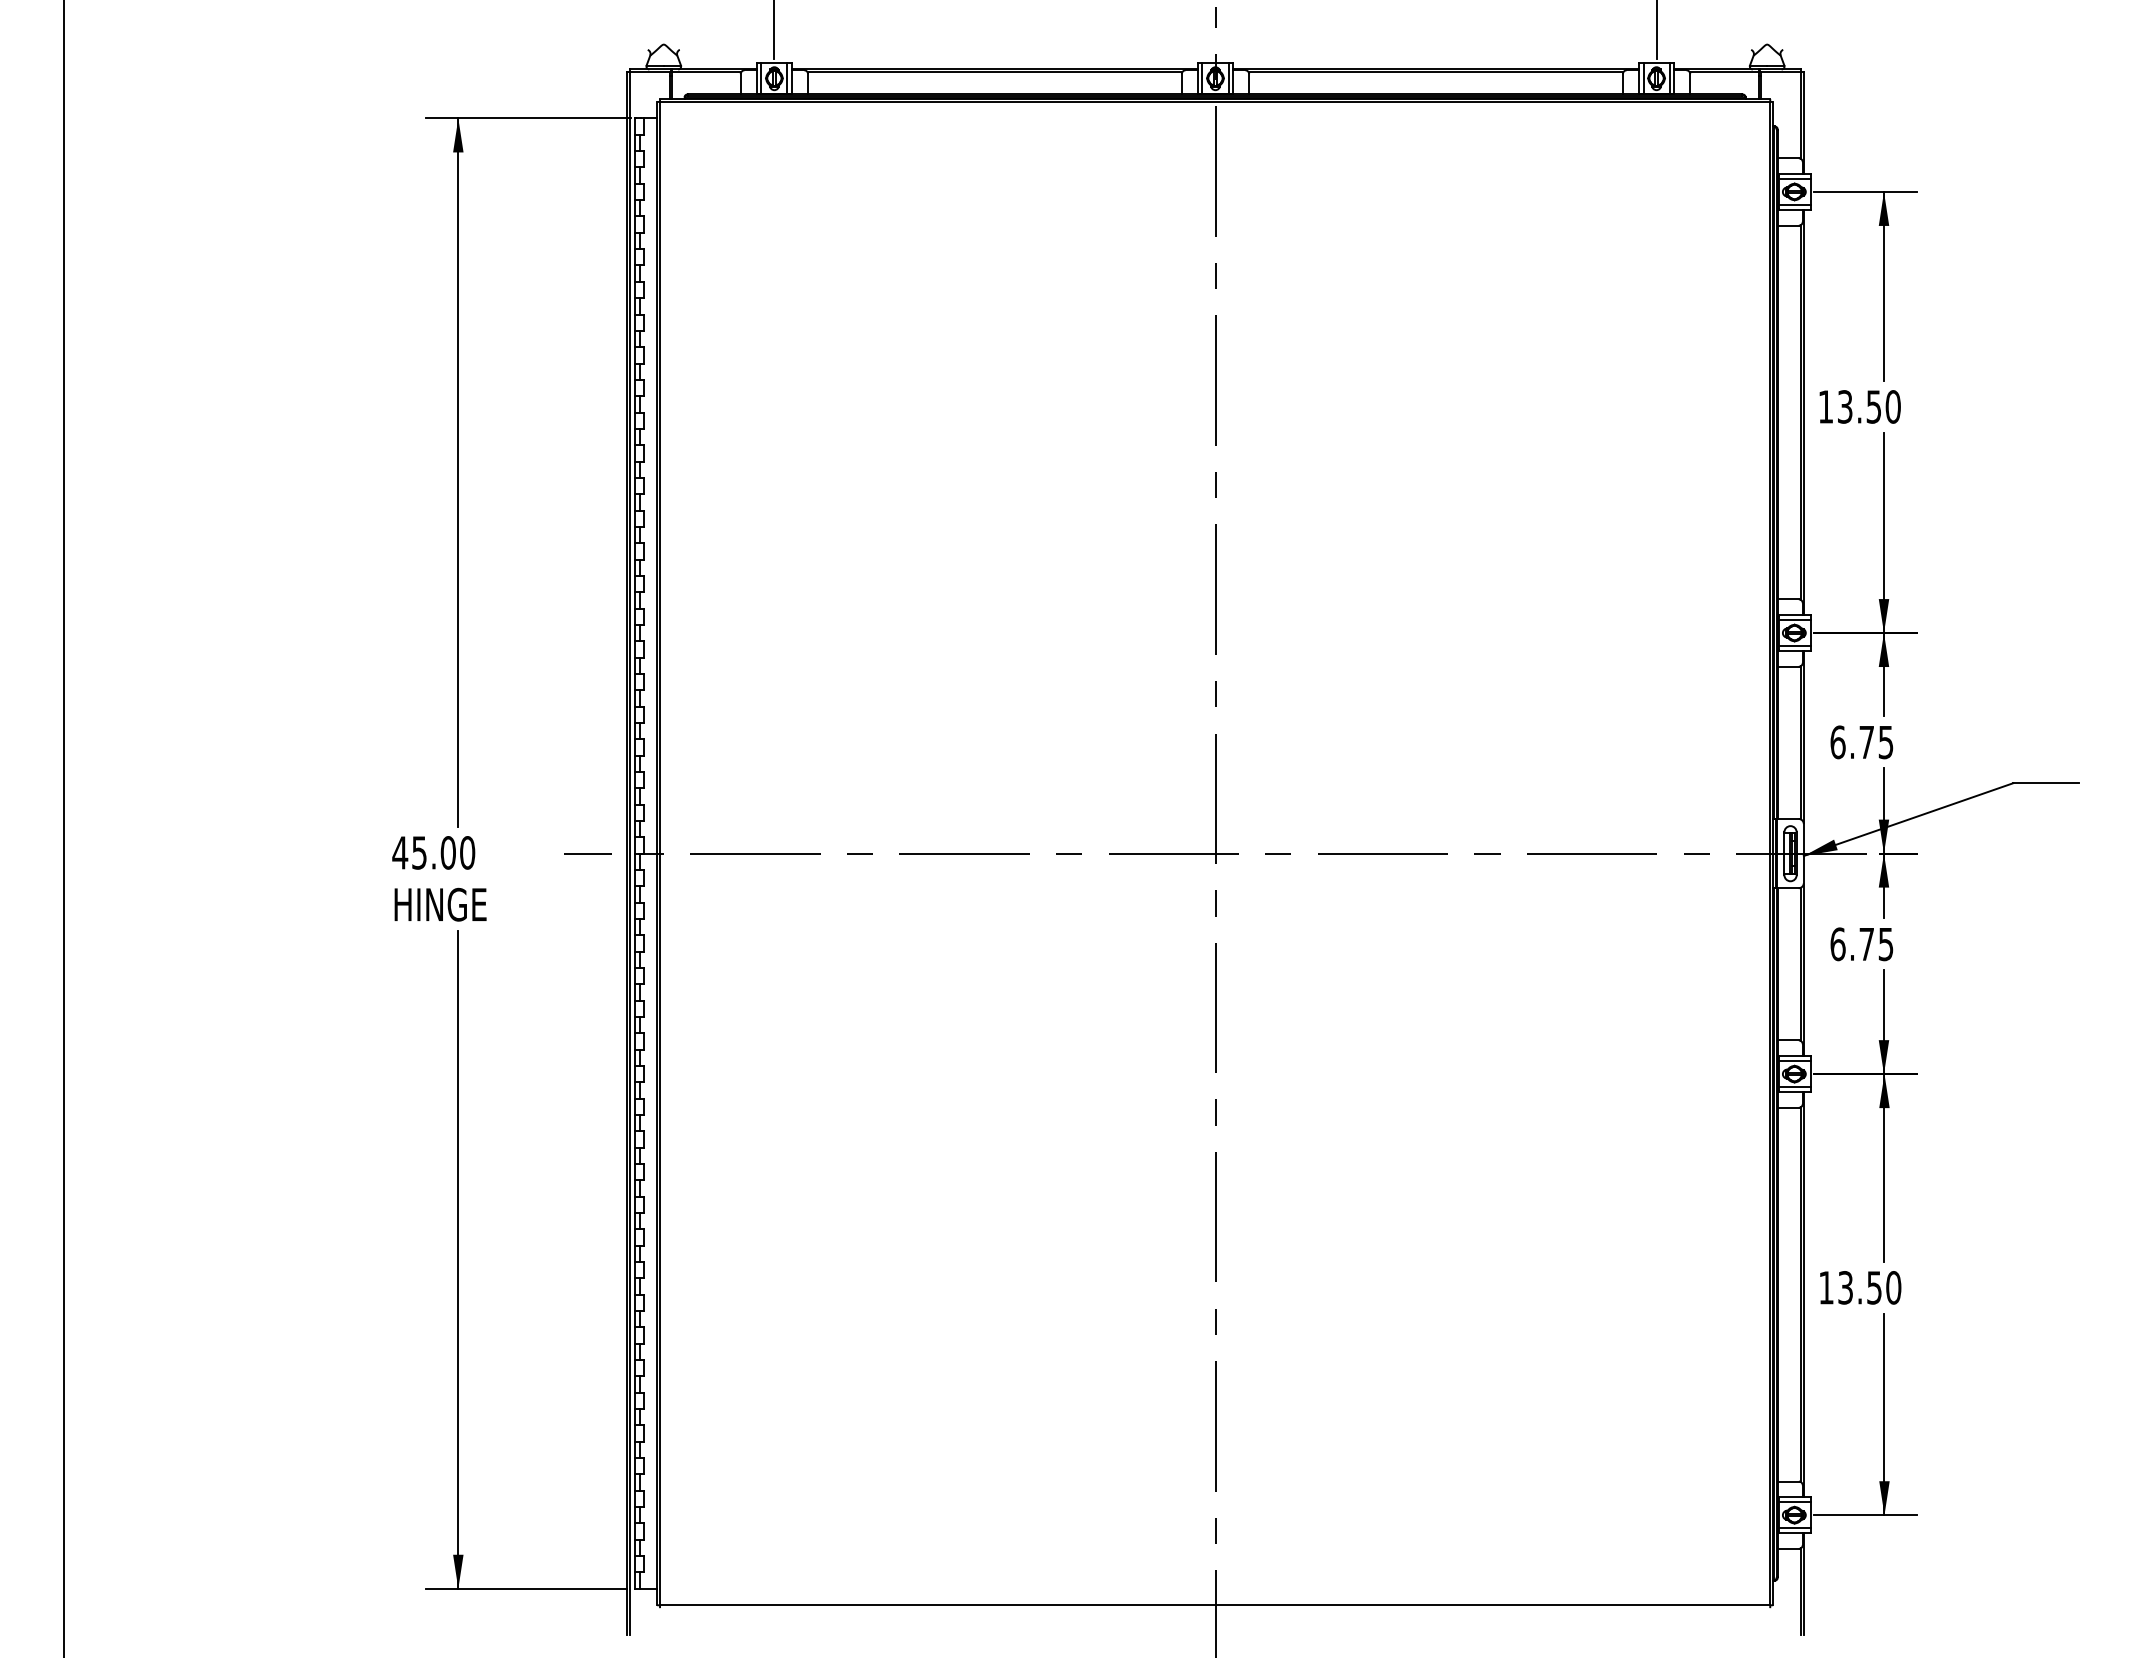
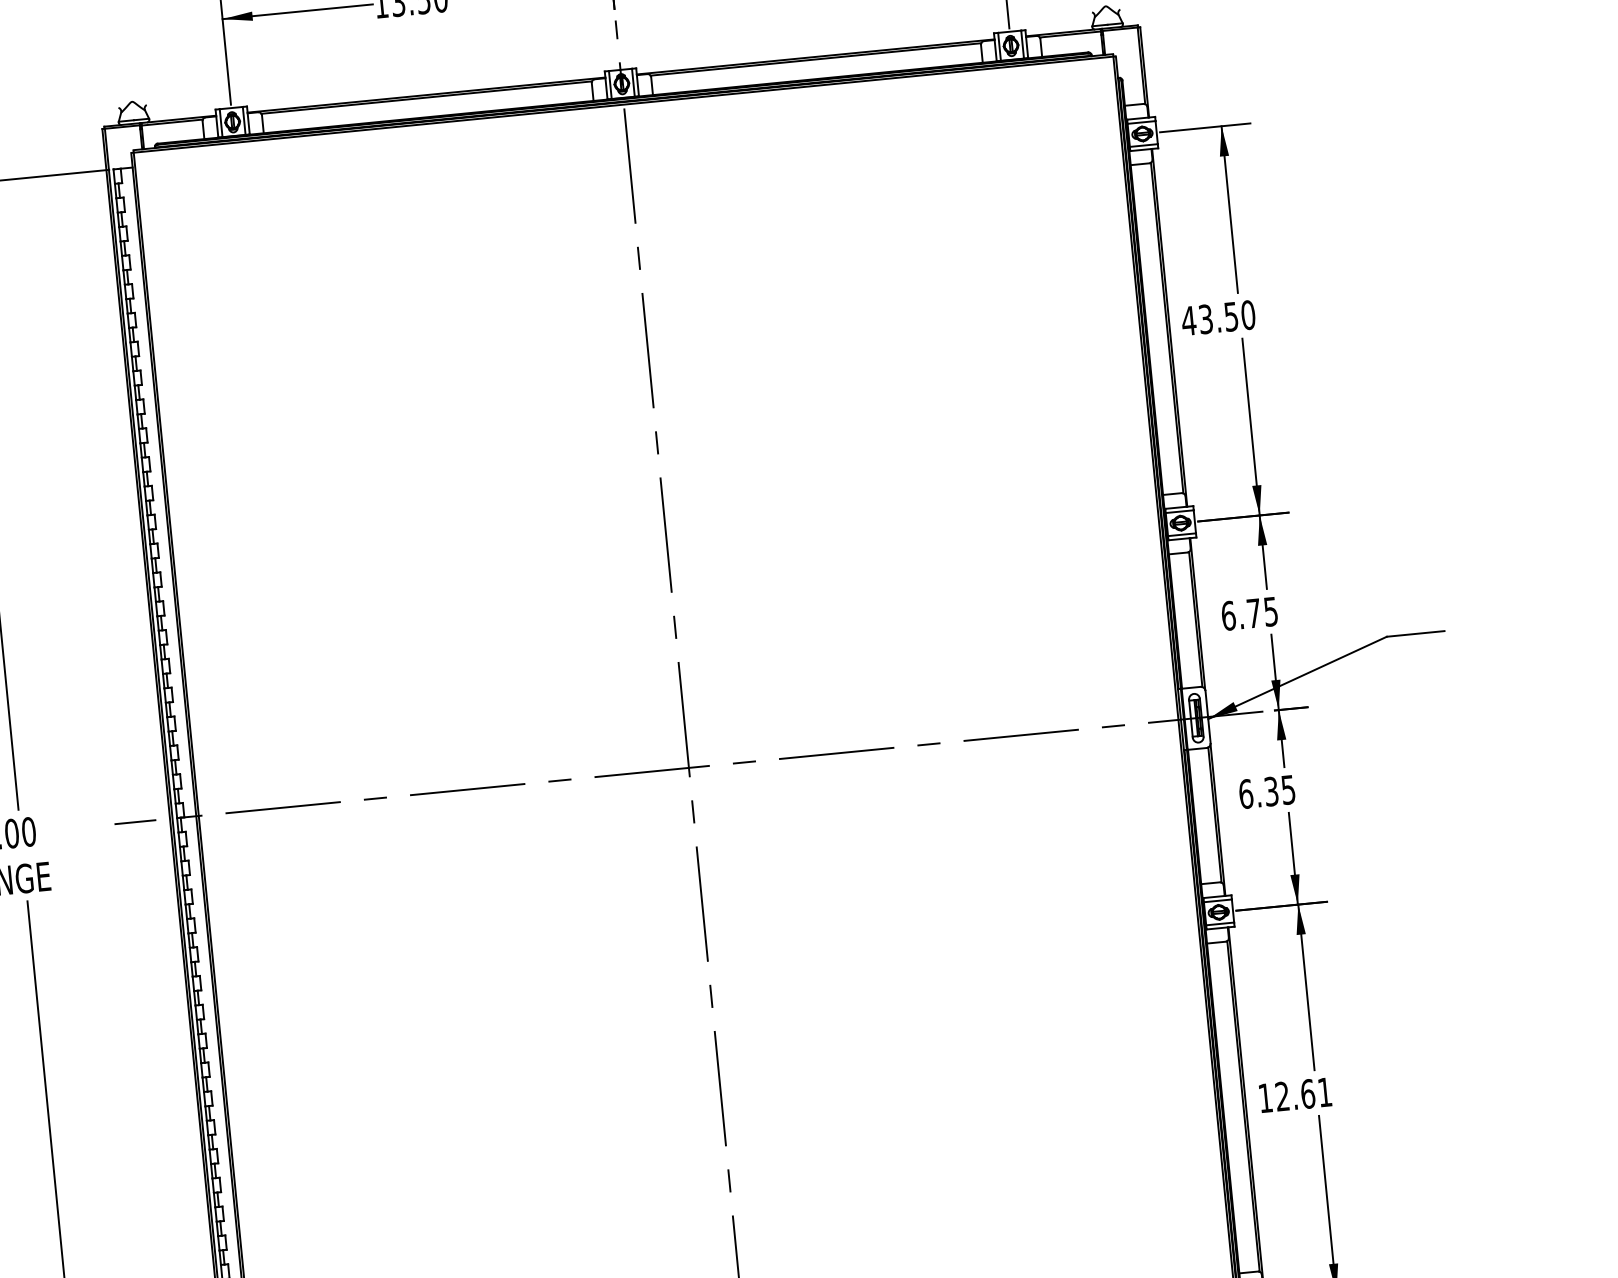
text: (1825, 406) -> (1188, 320), 13.50 -> 43.50
text: (1866, 944) -> (1271, 791), 6.75 -> 6.35
text: (1869, 1287) -> (1303, 1094), 13.50 -> 12.61

